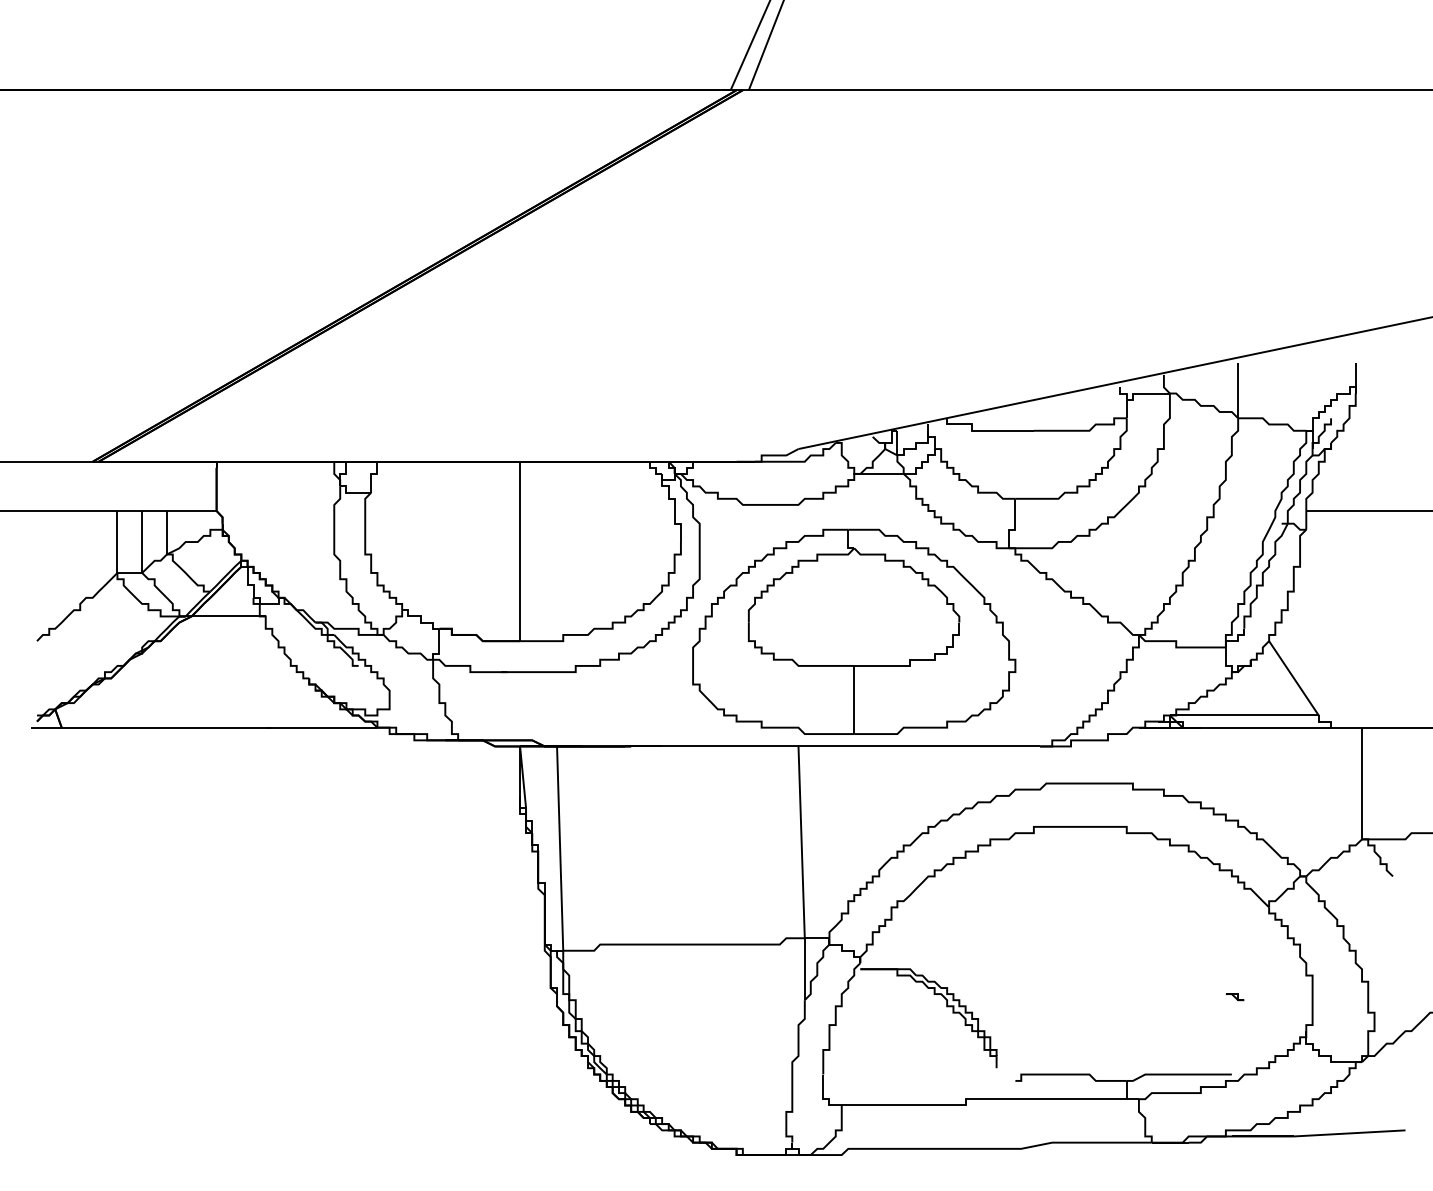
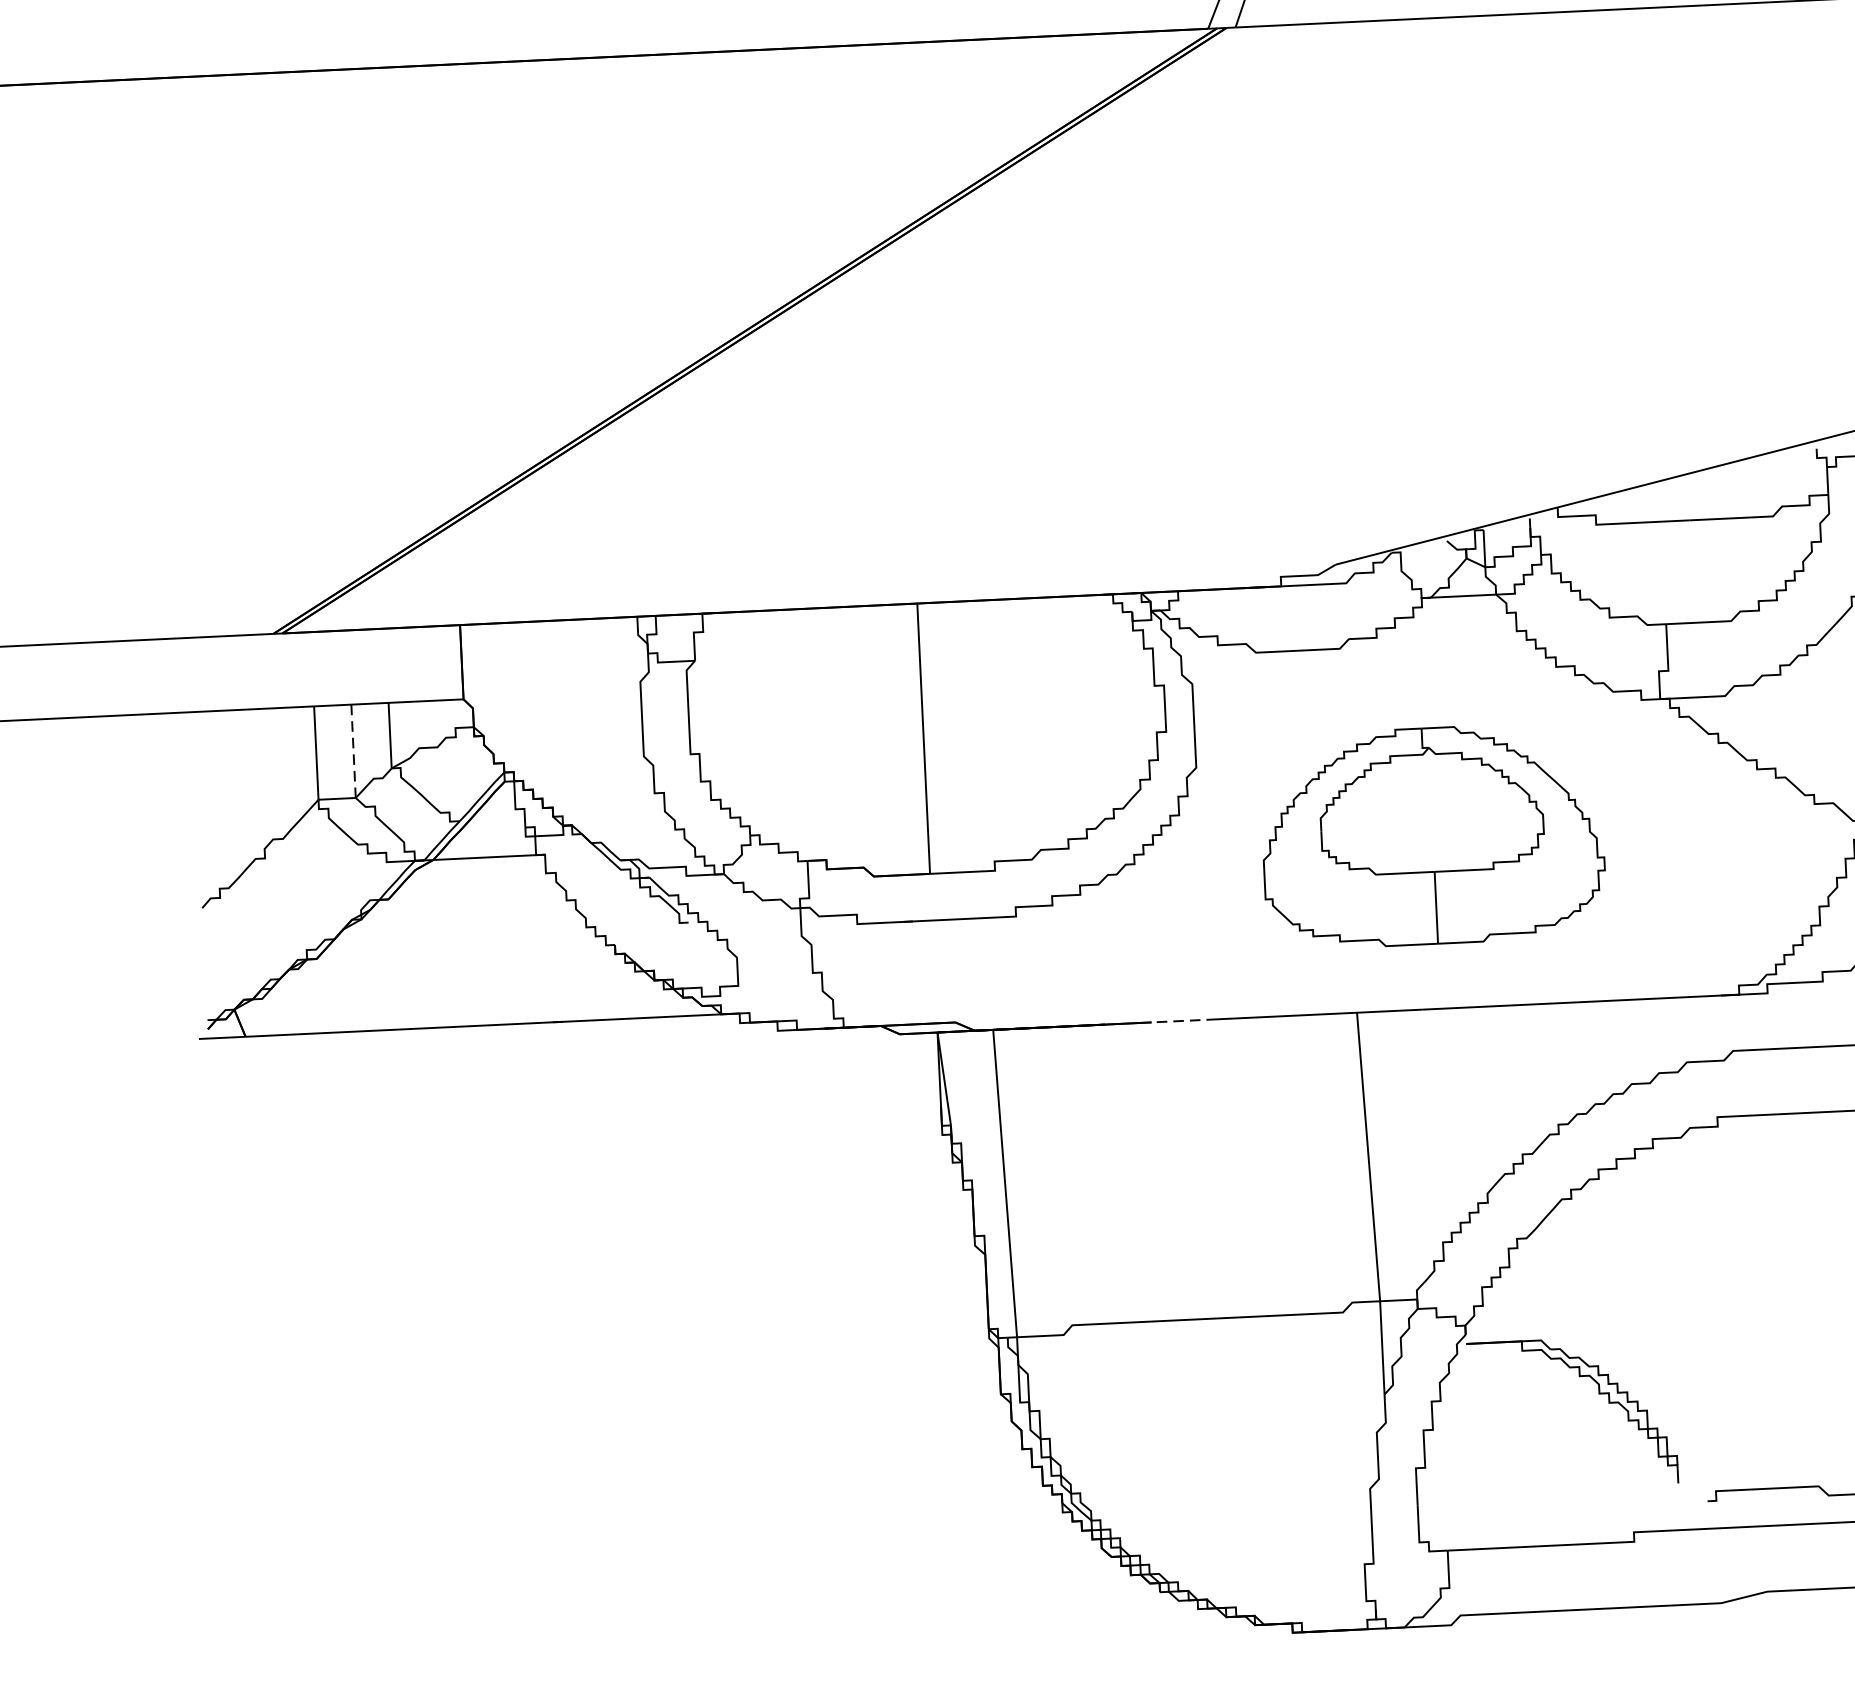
line: (142, 542) -> (354, 752), solid -> dashed
part: (854, 631) -> (1433, 835), size x0.7
line: (683, 746) -> (1183, 1020), solid -> dashed

